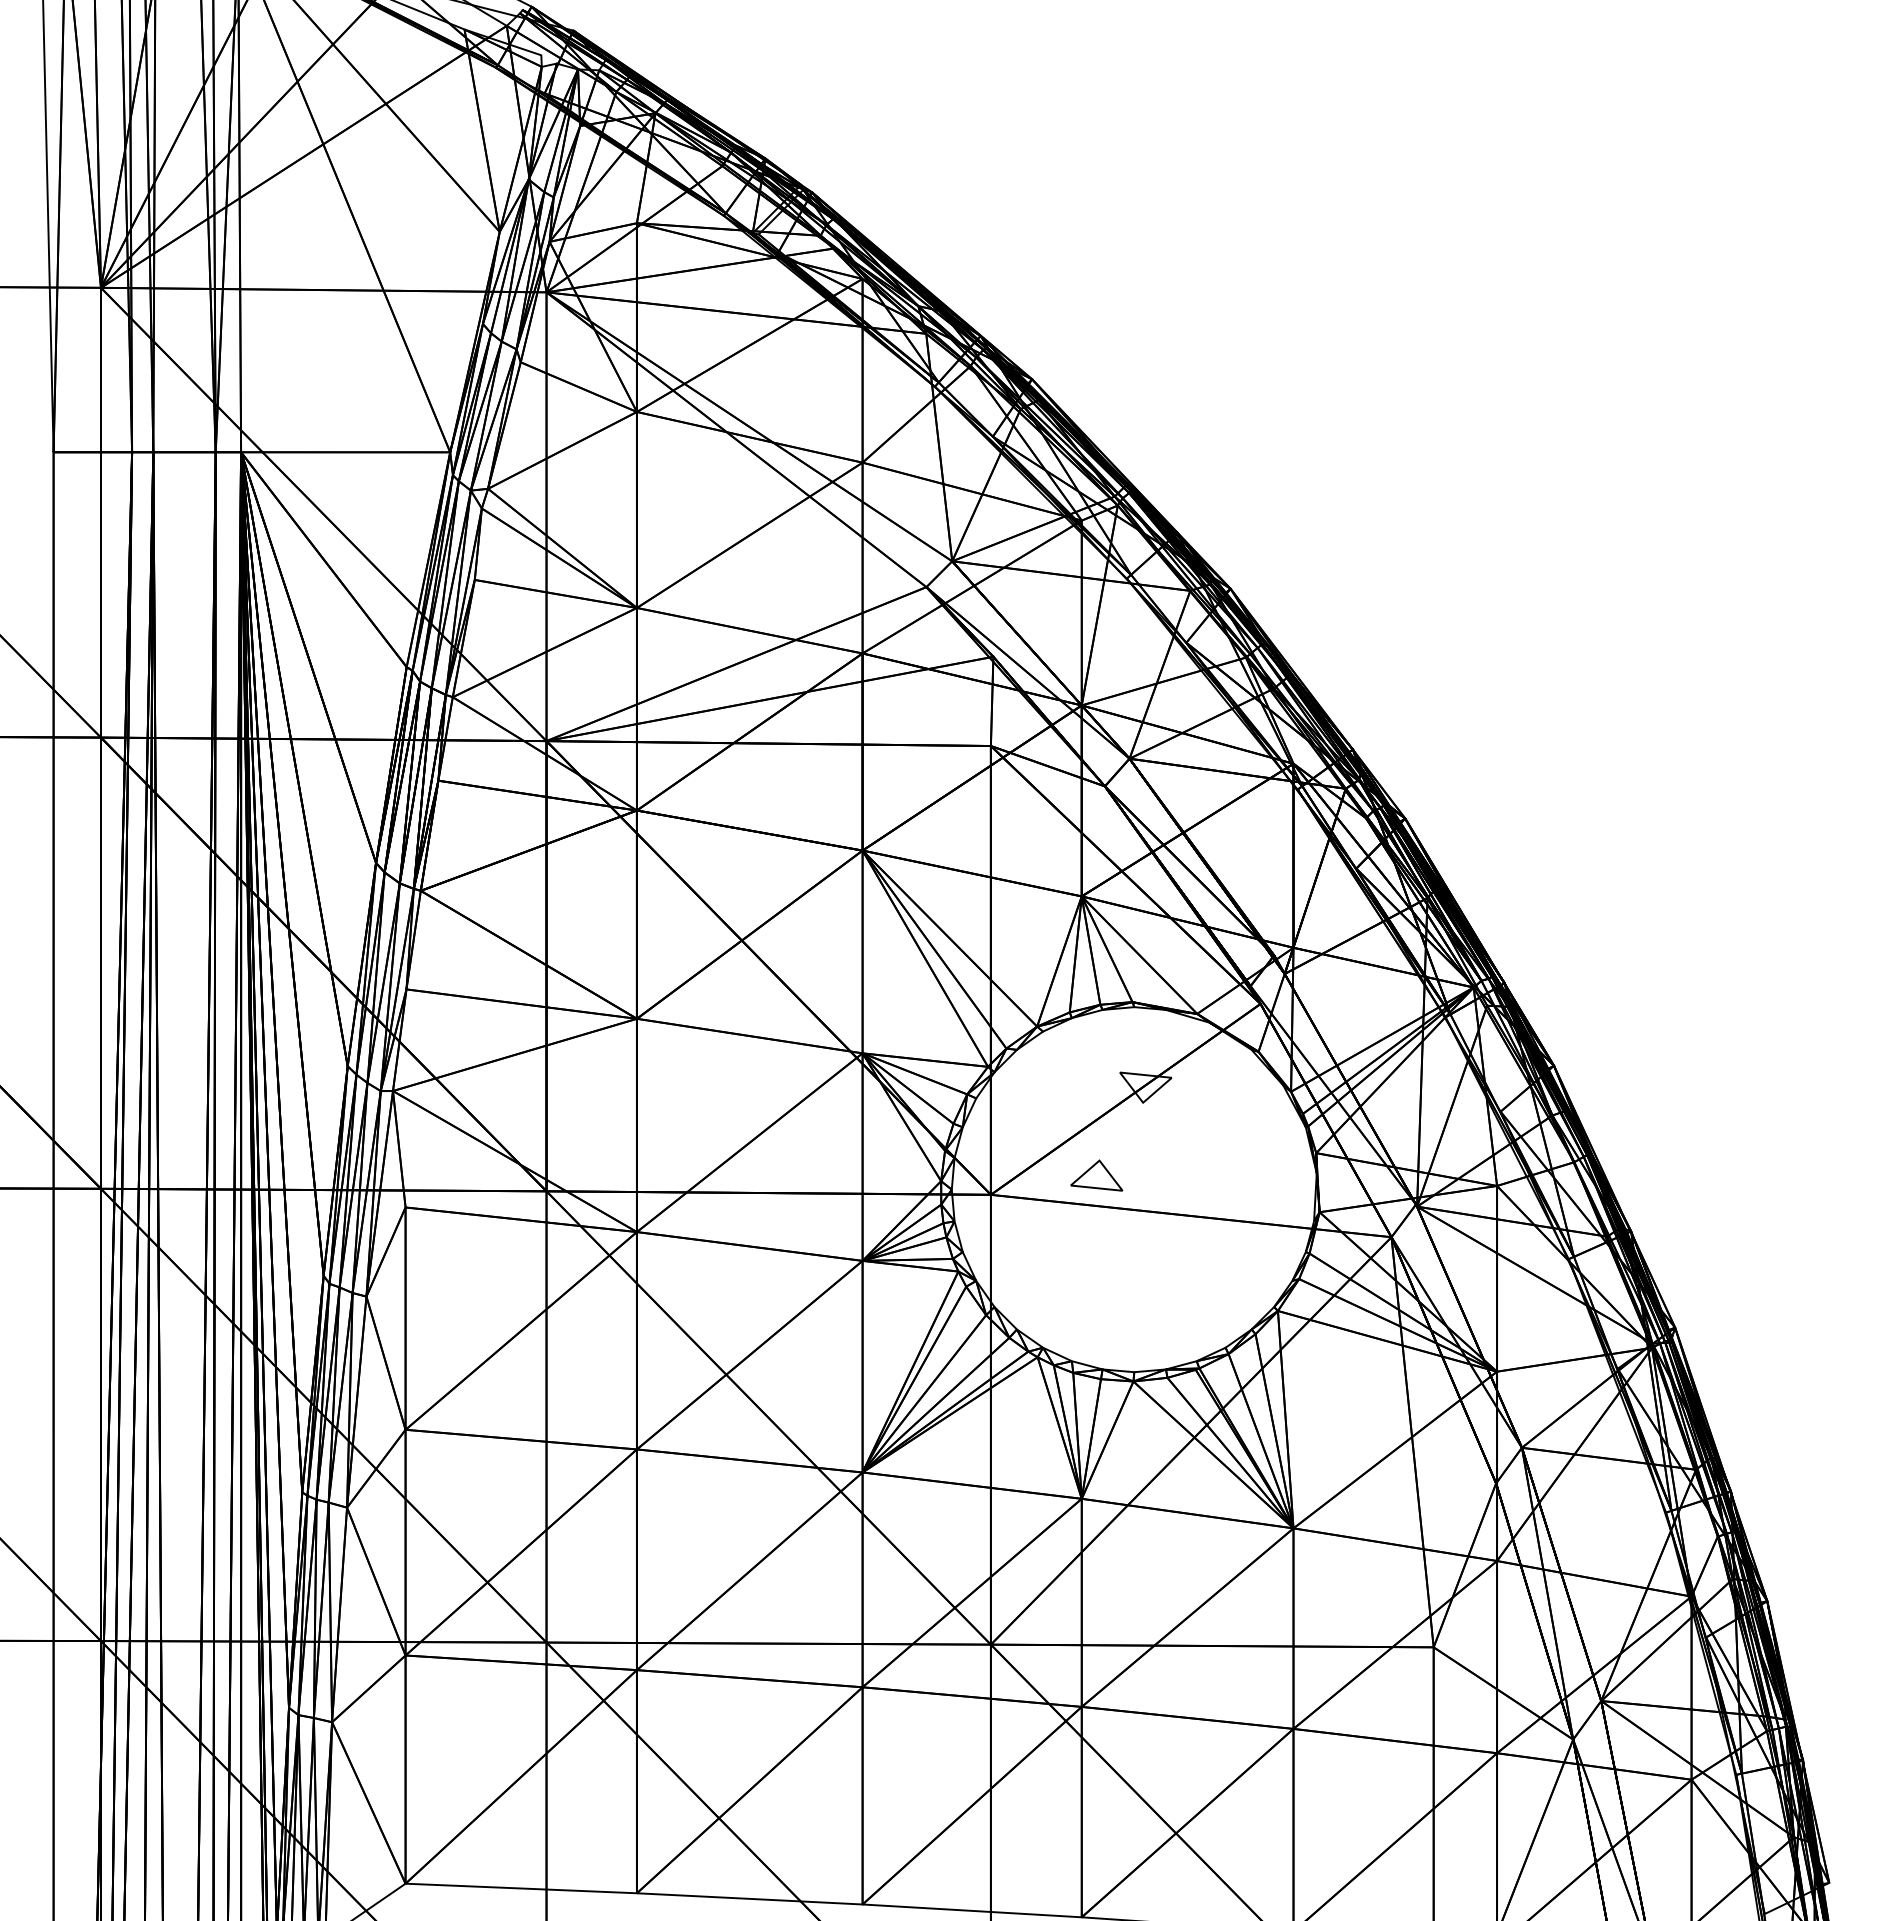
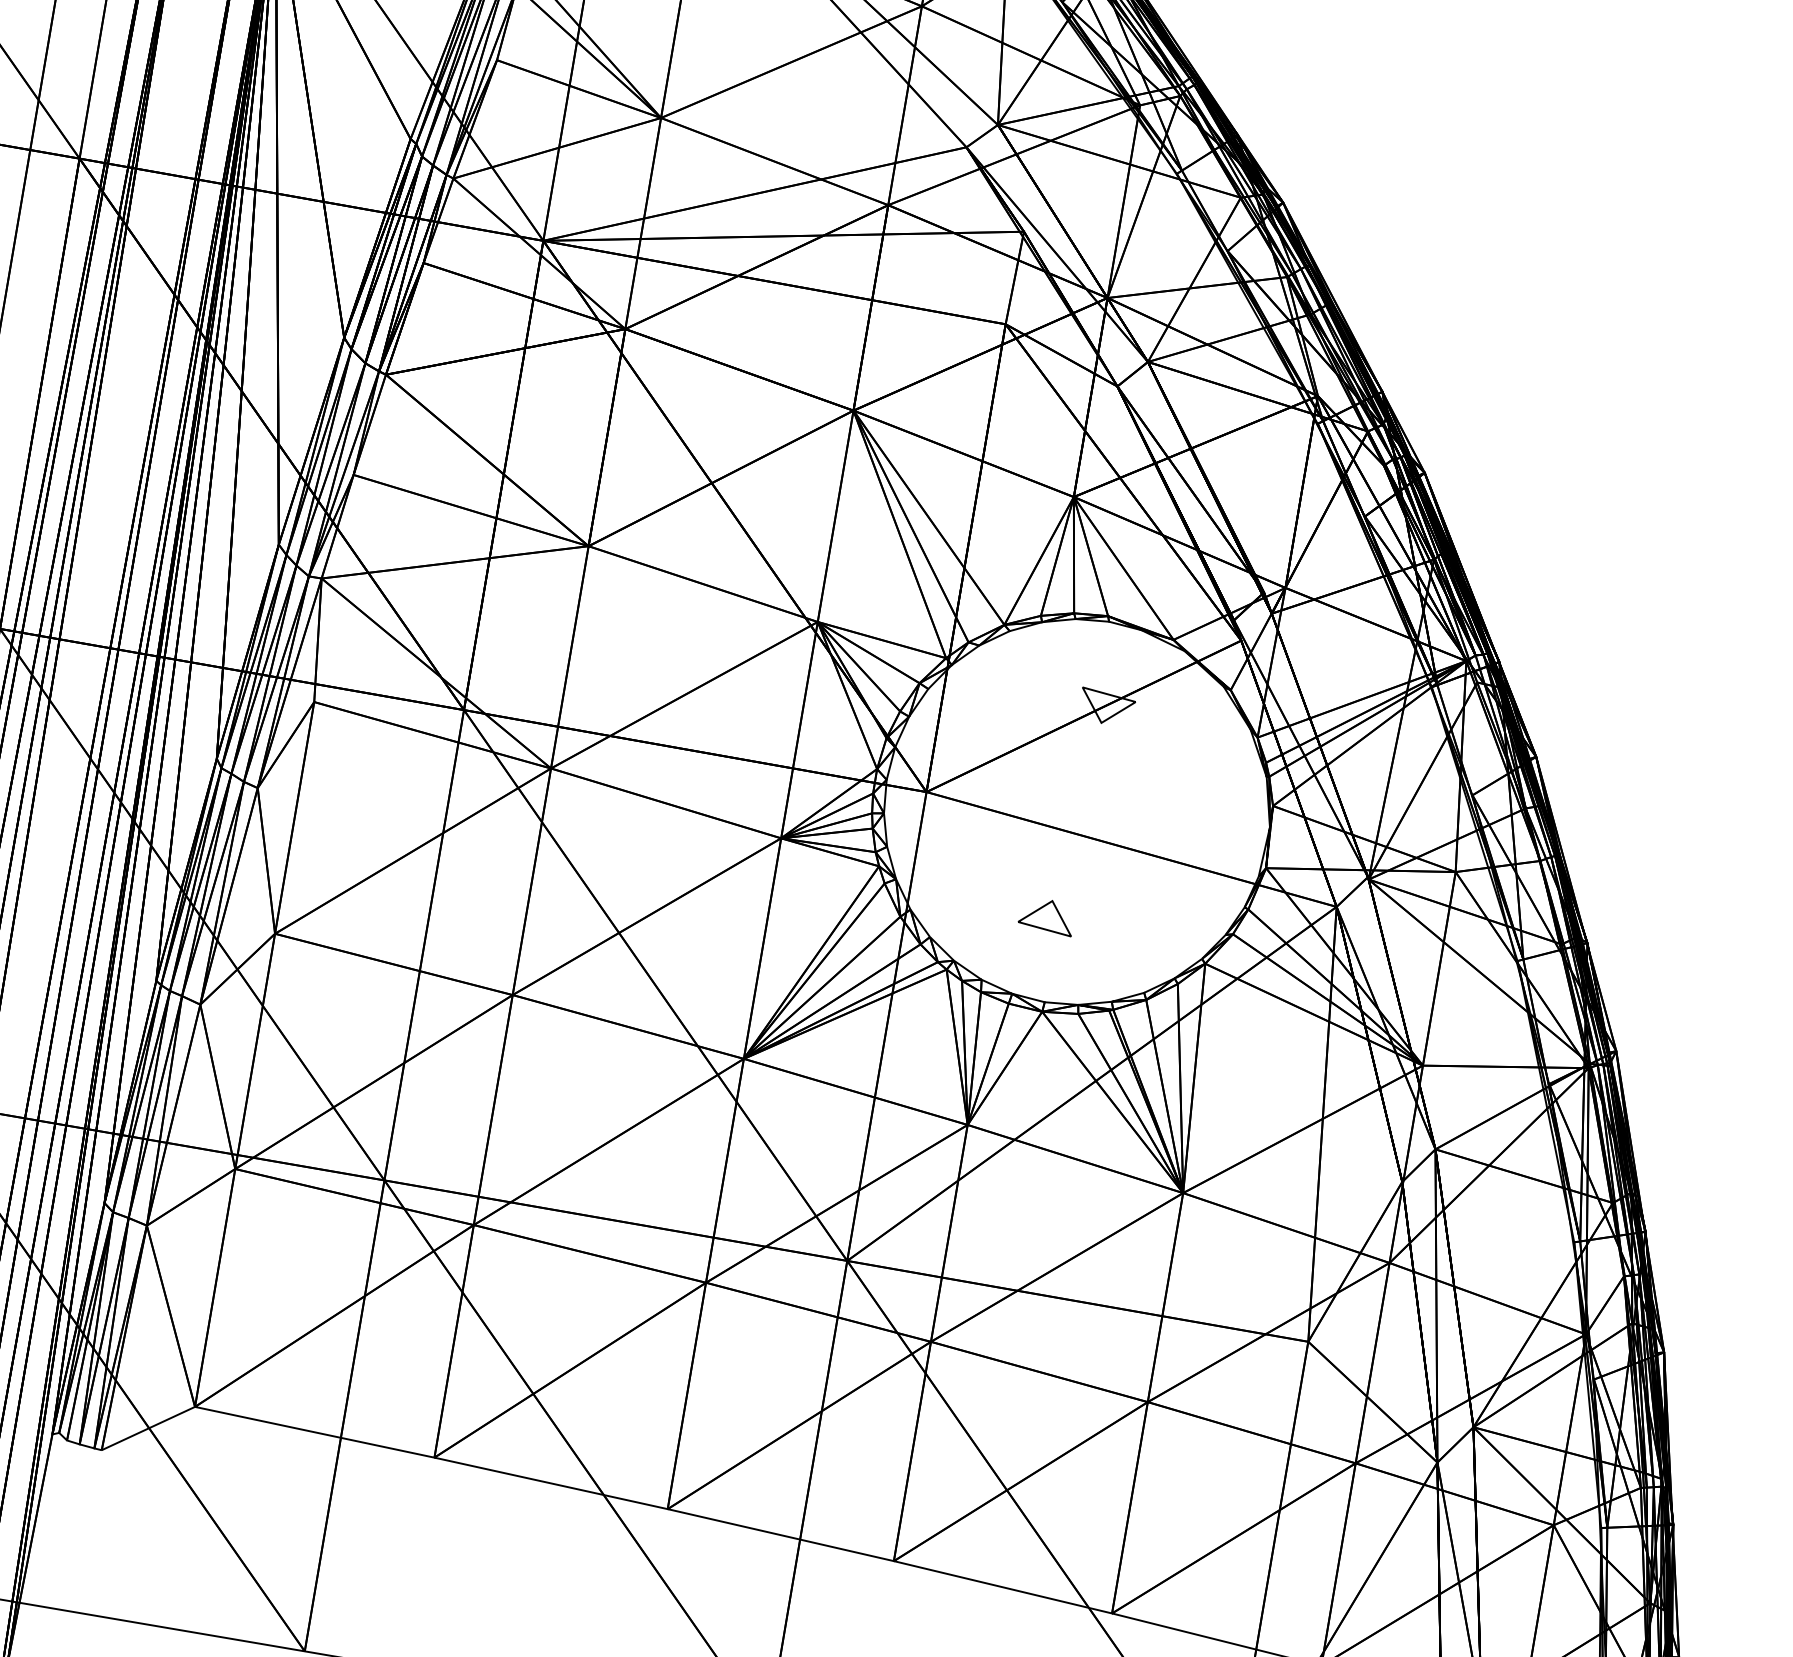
part: (1096, 1175) -> (1046, 916), moved

